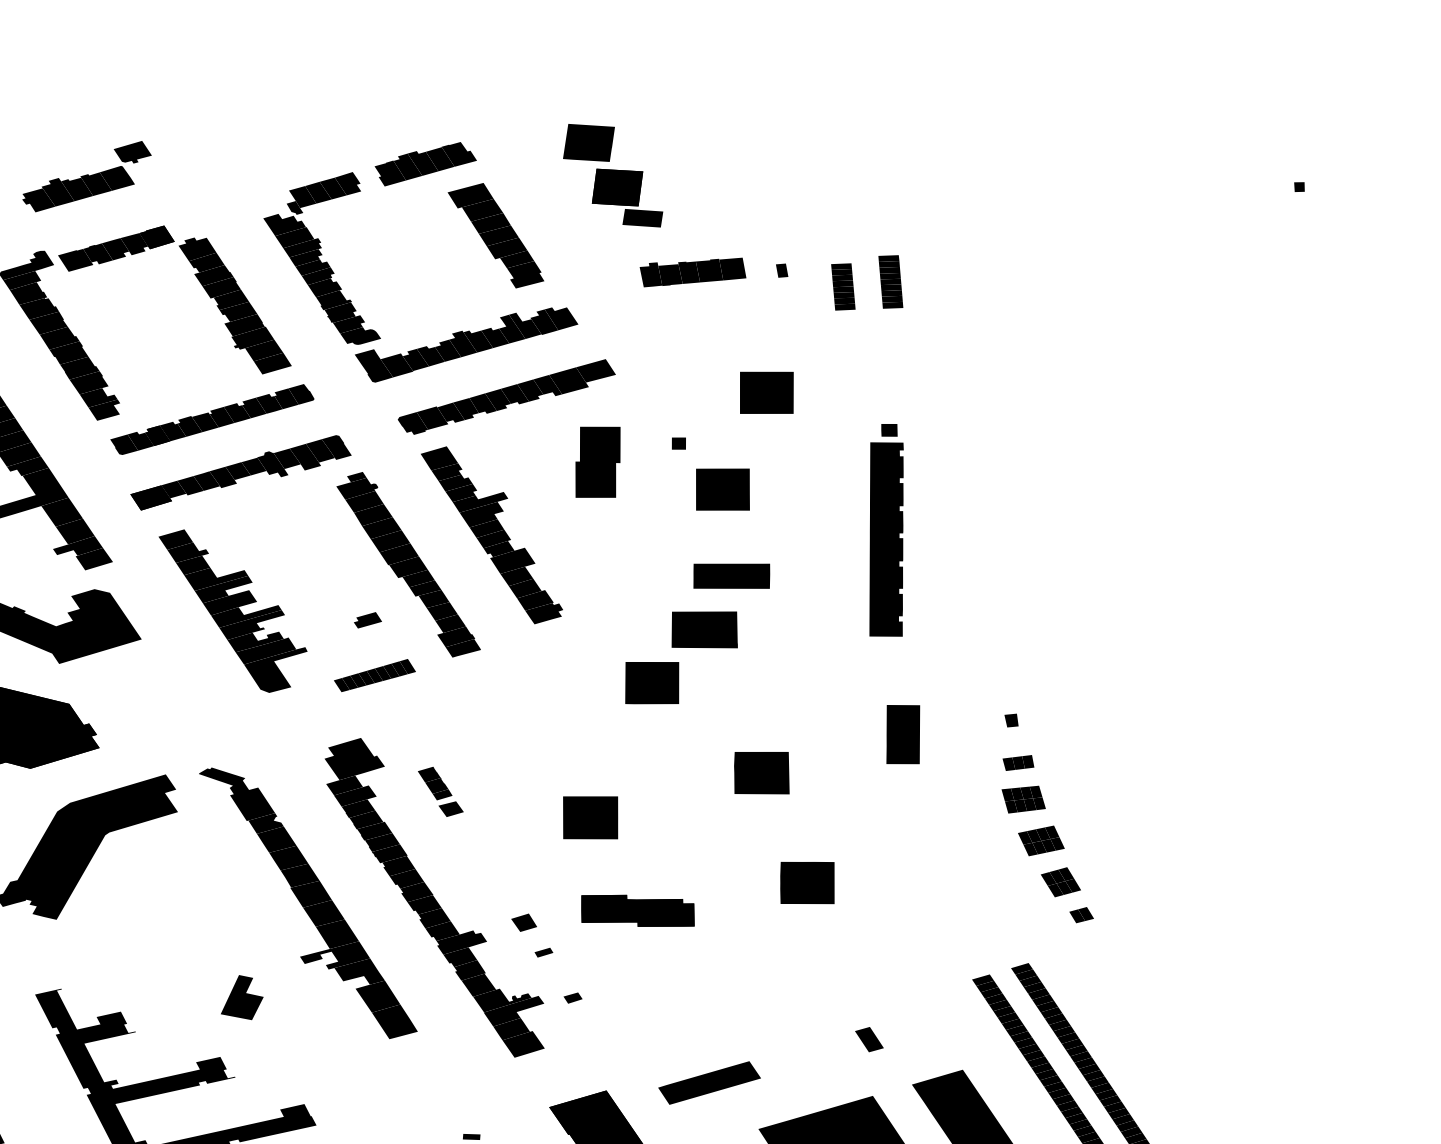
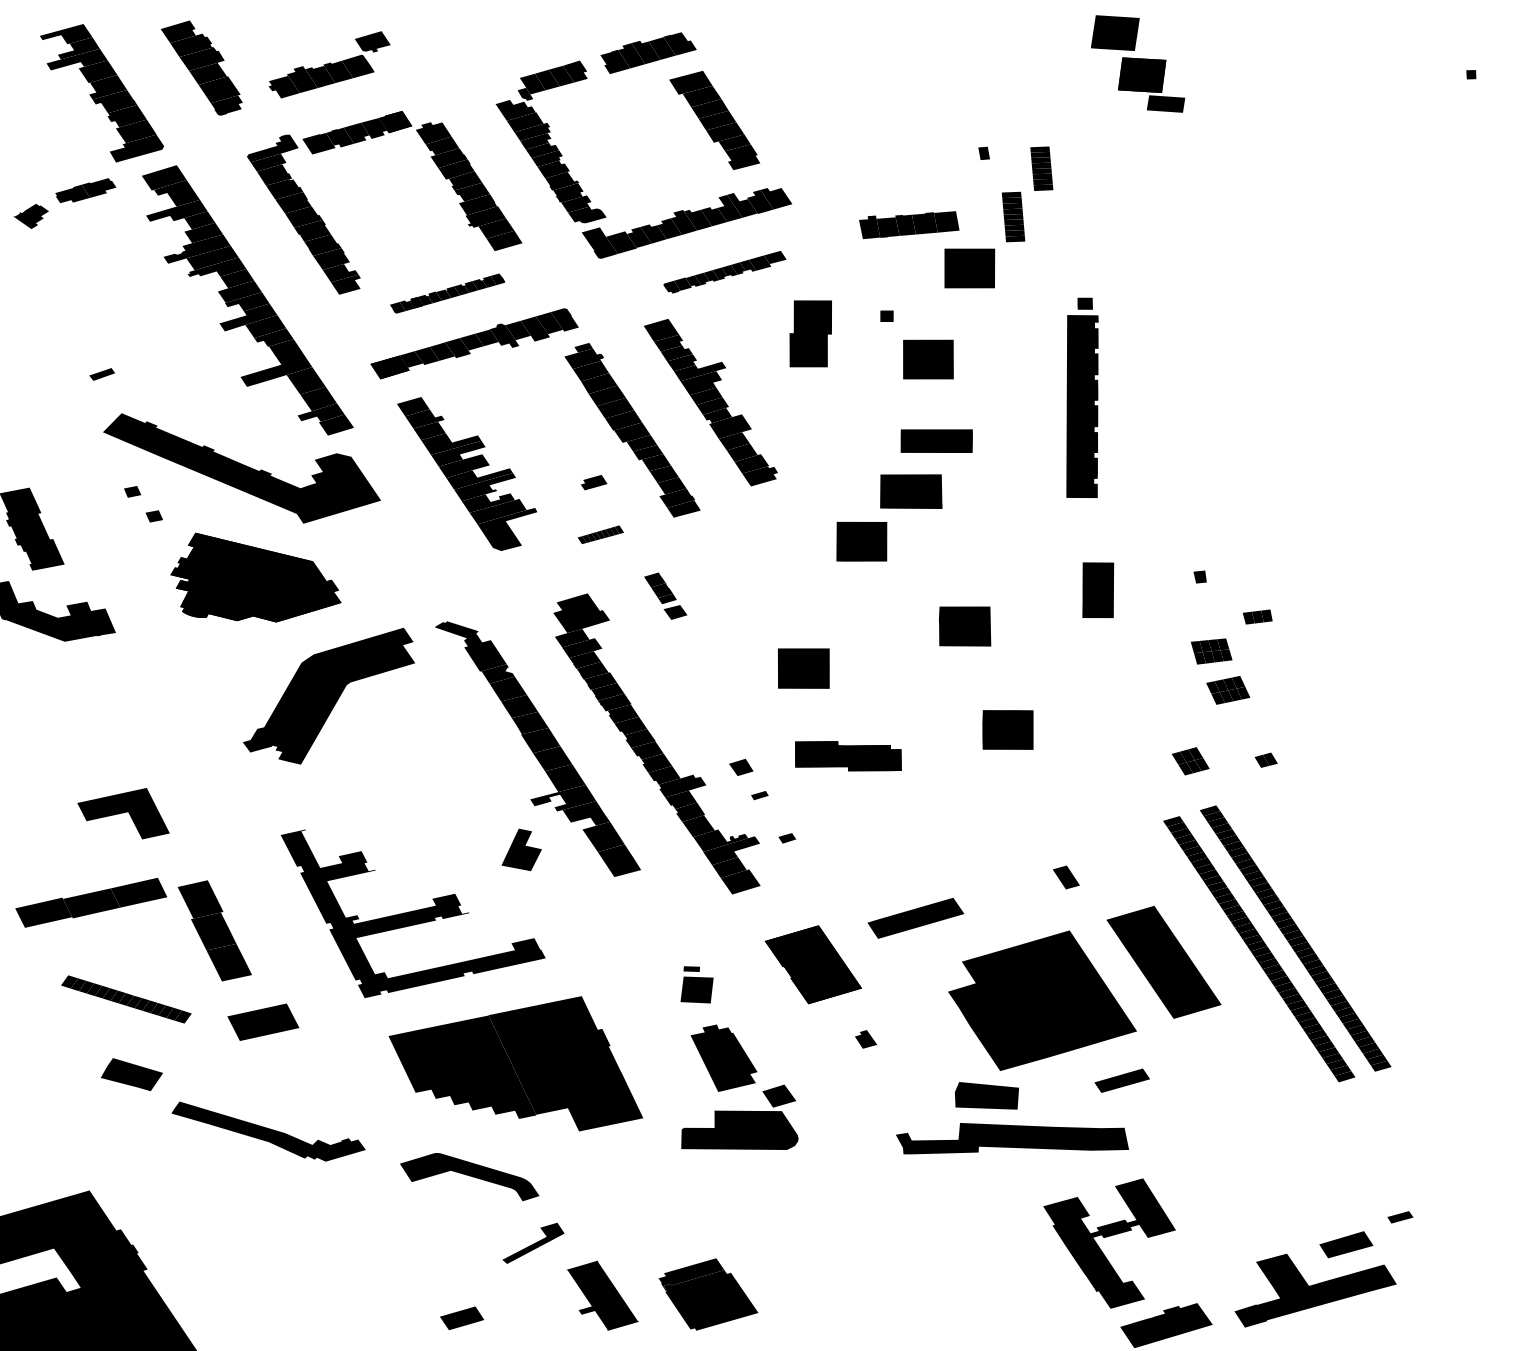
part: (613, 175) -> (1138, 63), moved
part: (693, 271) -> (909, 224), moved
part: (890, 281) -> (1013, 216), moved
part: (506, 396) -> (724, 271), size x0.6
part: (212, 419) -> (447, 293), size x0.6
part: (374, 675) -> (600, 534), size x0.6
part: (1018, 762) -> (1257, 616), moved
part: (440, 791) -> (665, 595), moved
part: (1060, 882) -> (1190, 761), moved
part: (241, 997) -> (521, 849), moved

